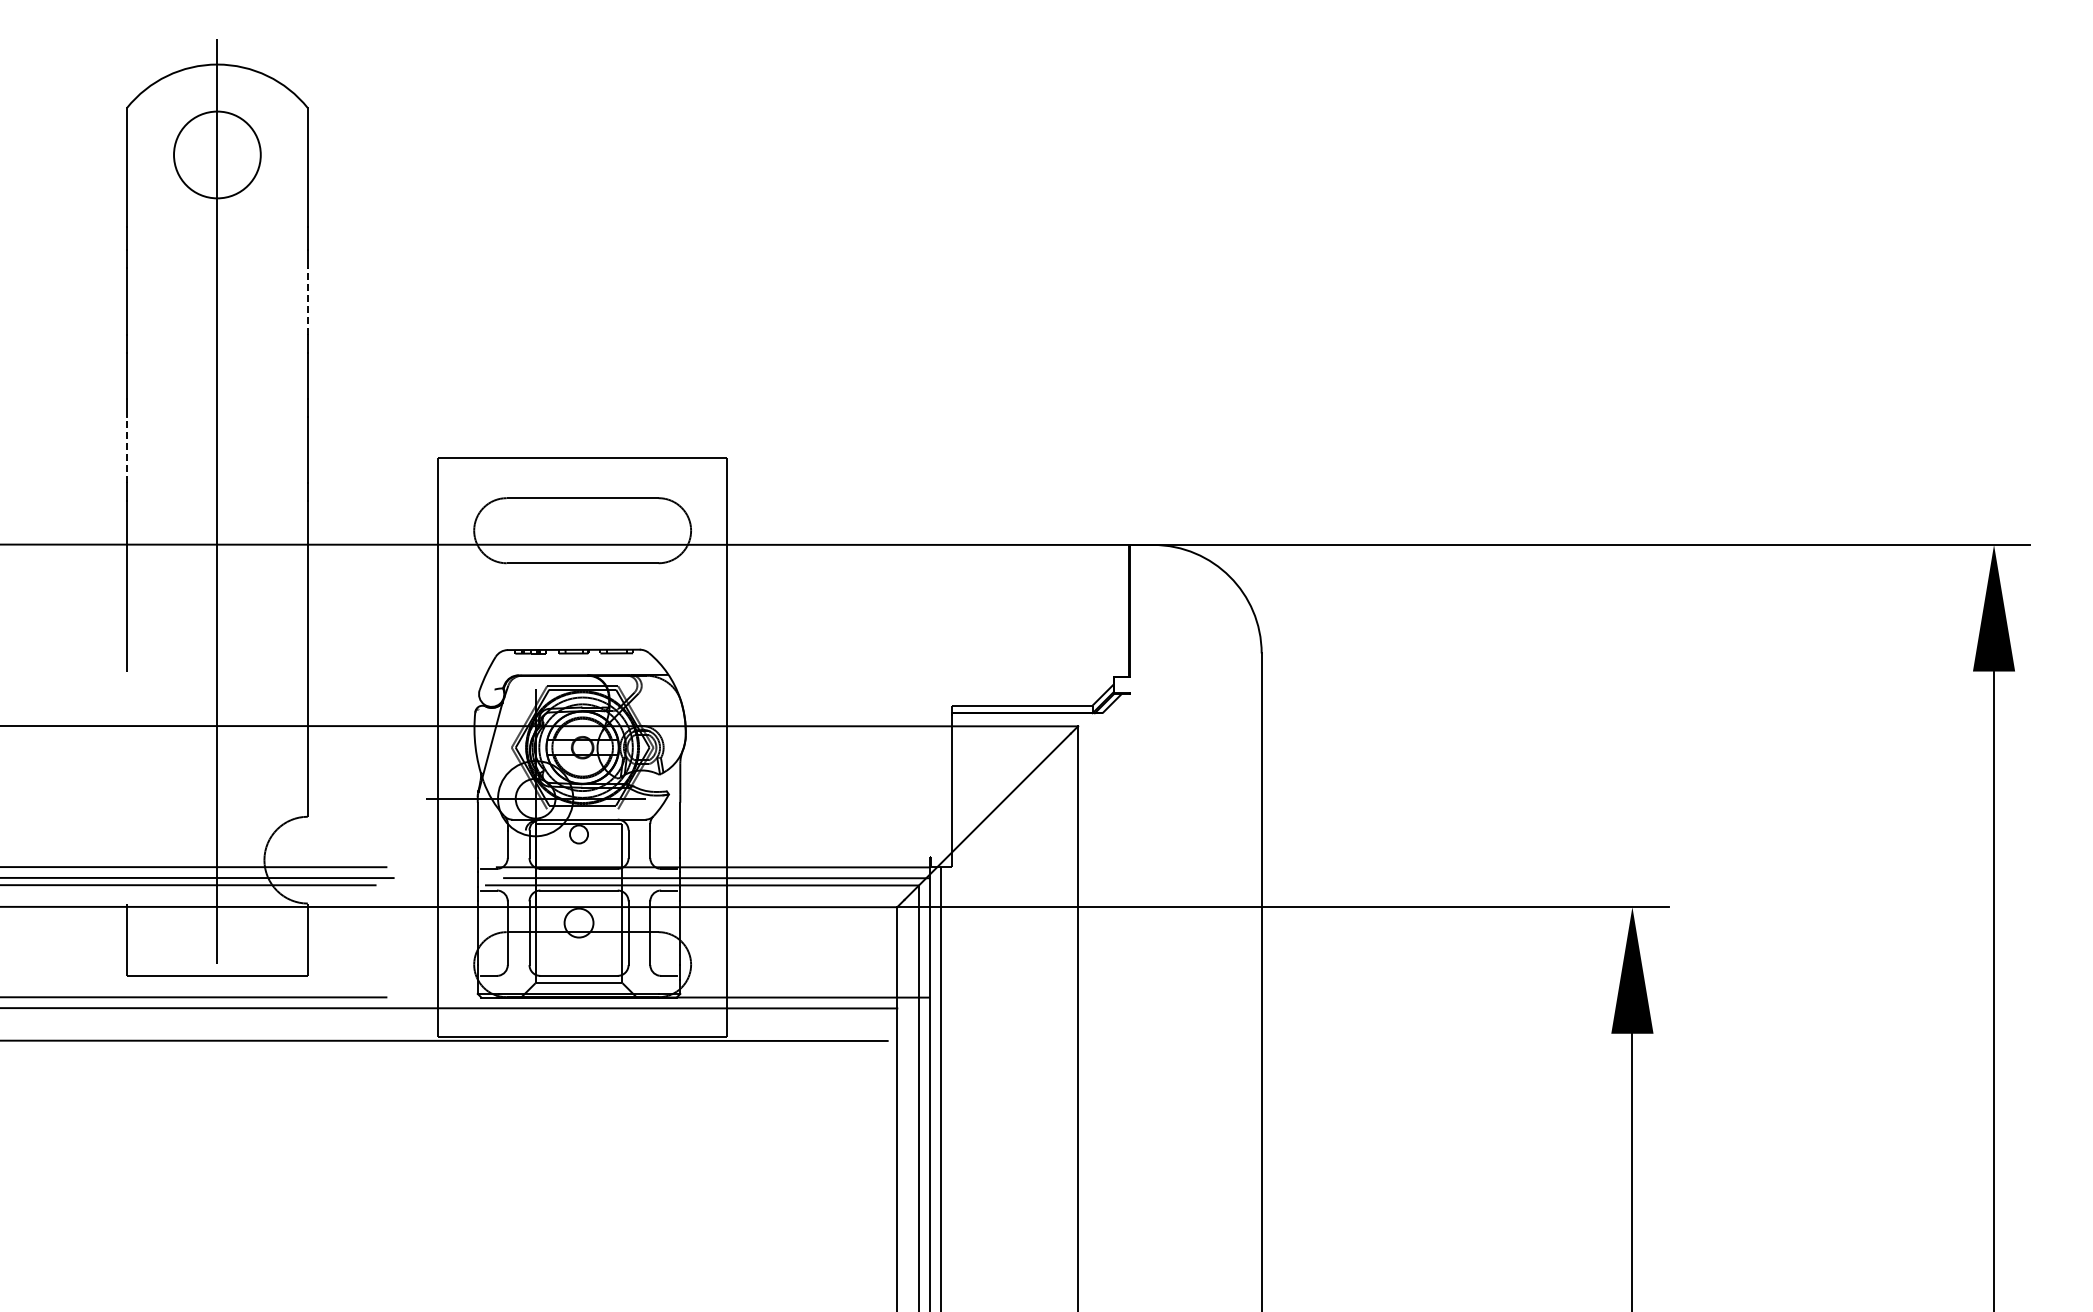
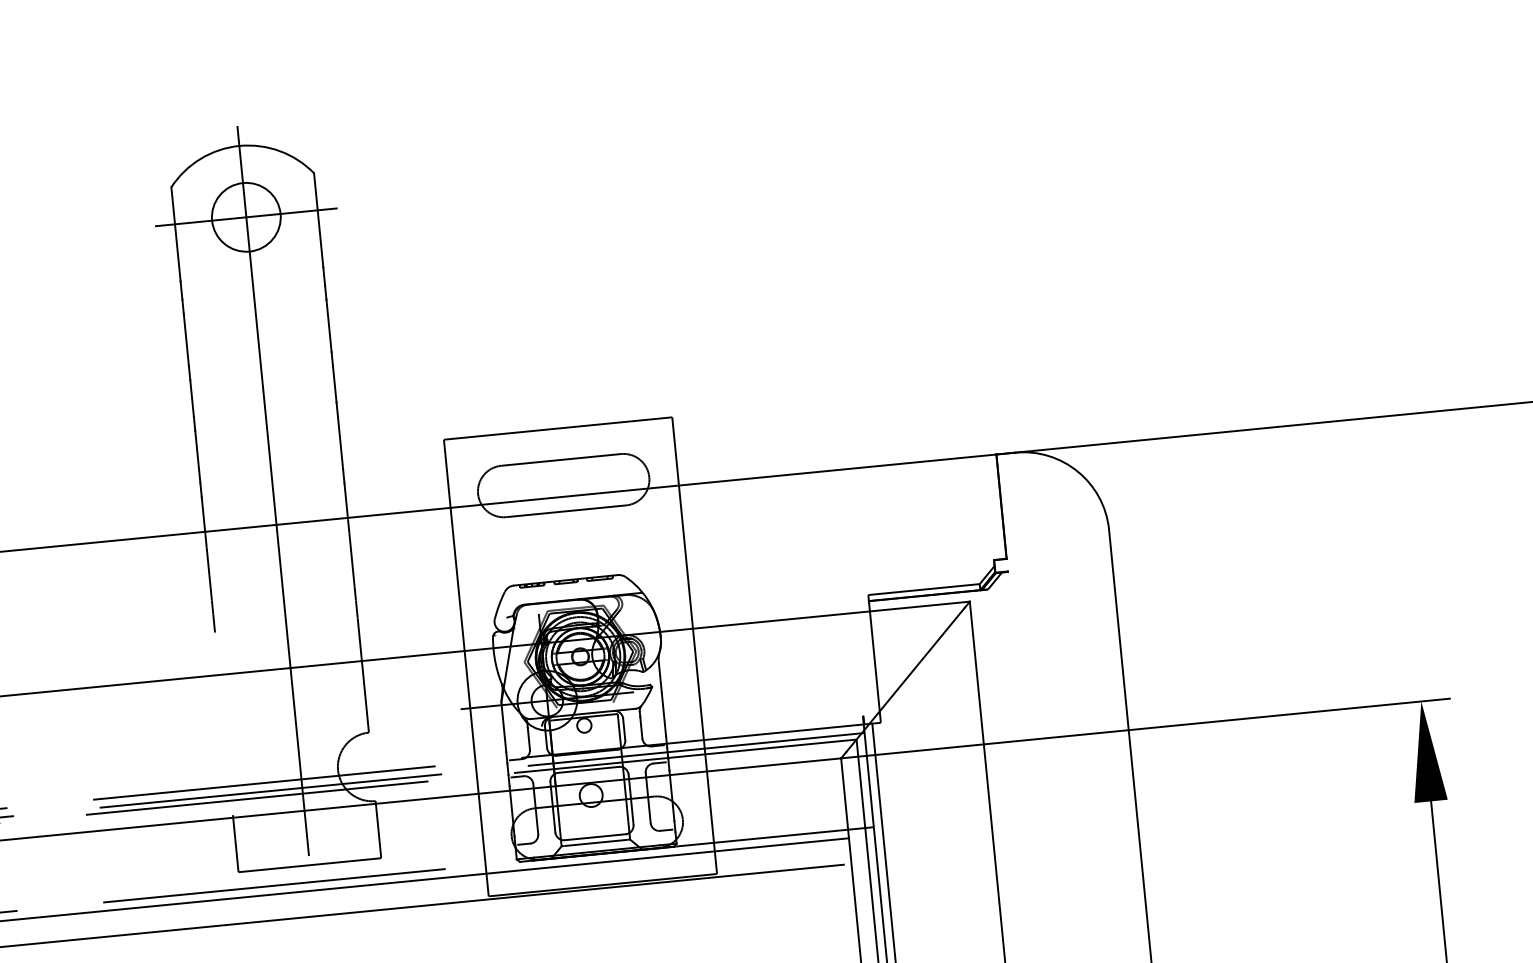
line: (217, 154) -> (246, 216), added
line: (307, 300) -> (328, 325), dashed -> solid
line: (127, 449) -> (198, 456), dashed -> solid

